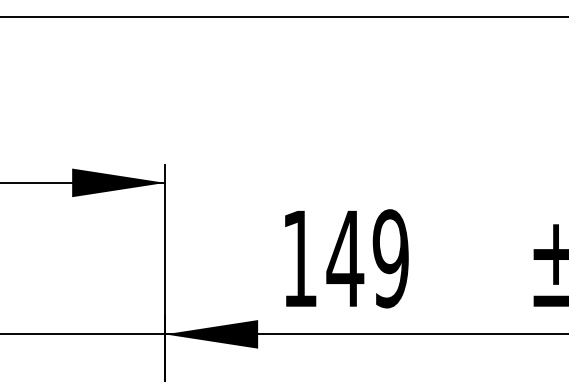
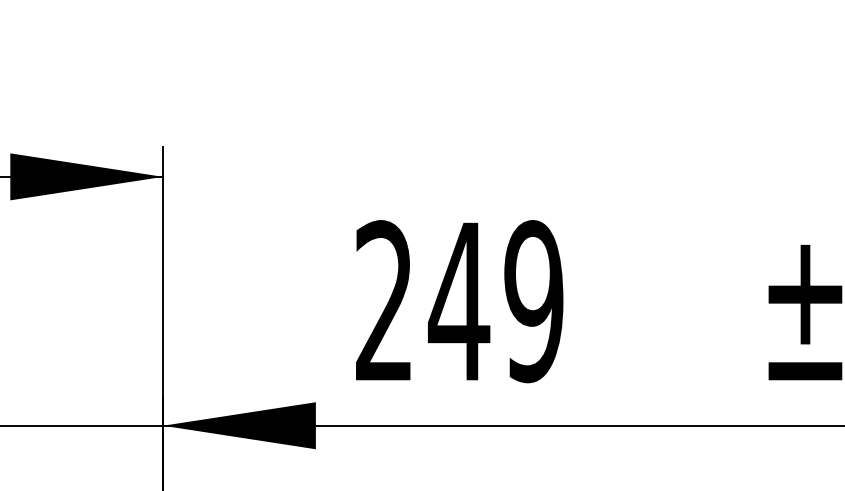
text: (299, 257) -> (383, 299), 149 -> 249

